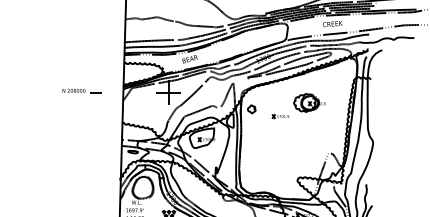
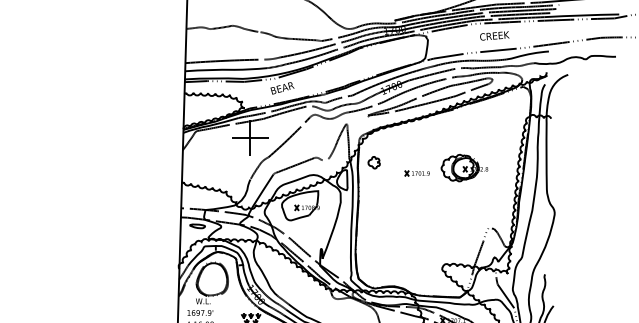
part: (81, 90) -> (120, 134), removed
part: (309, 102) -> (464, 167), moved

